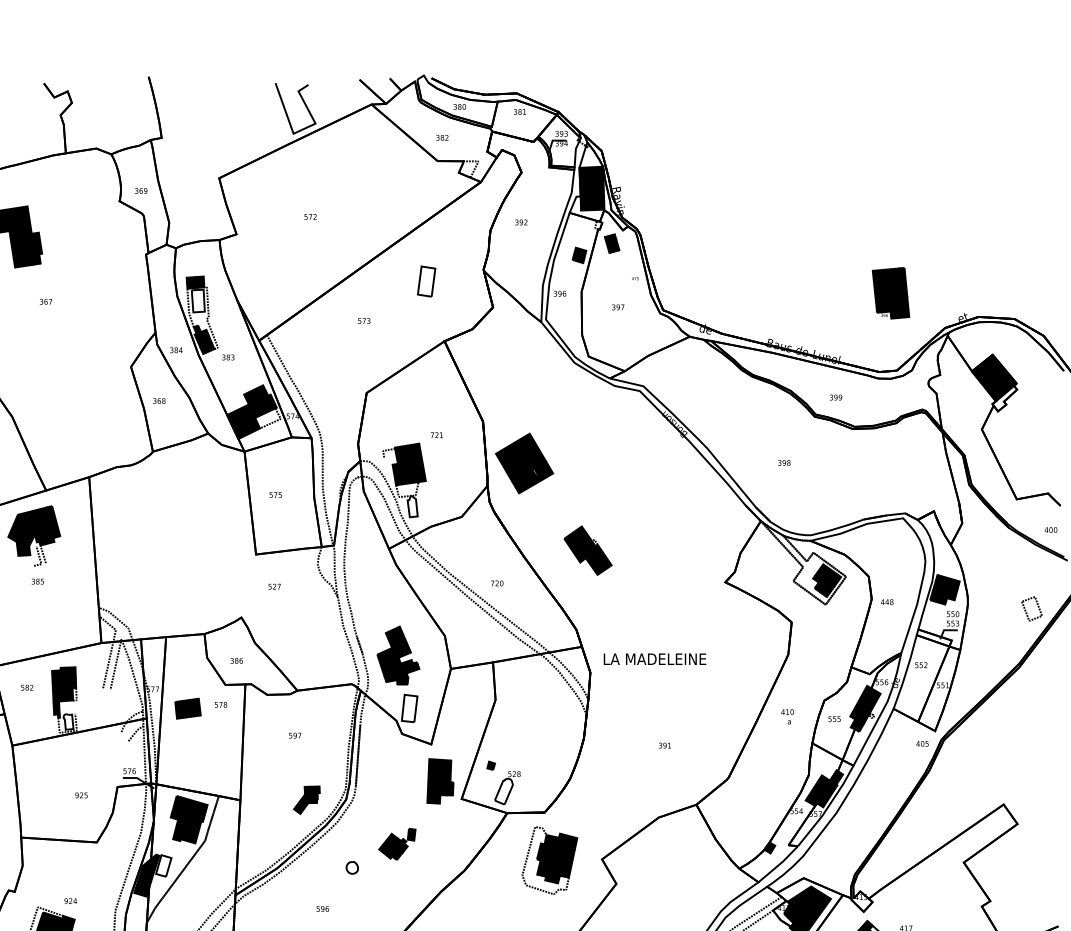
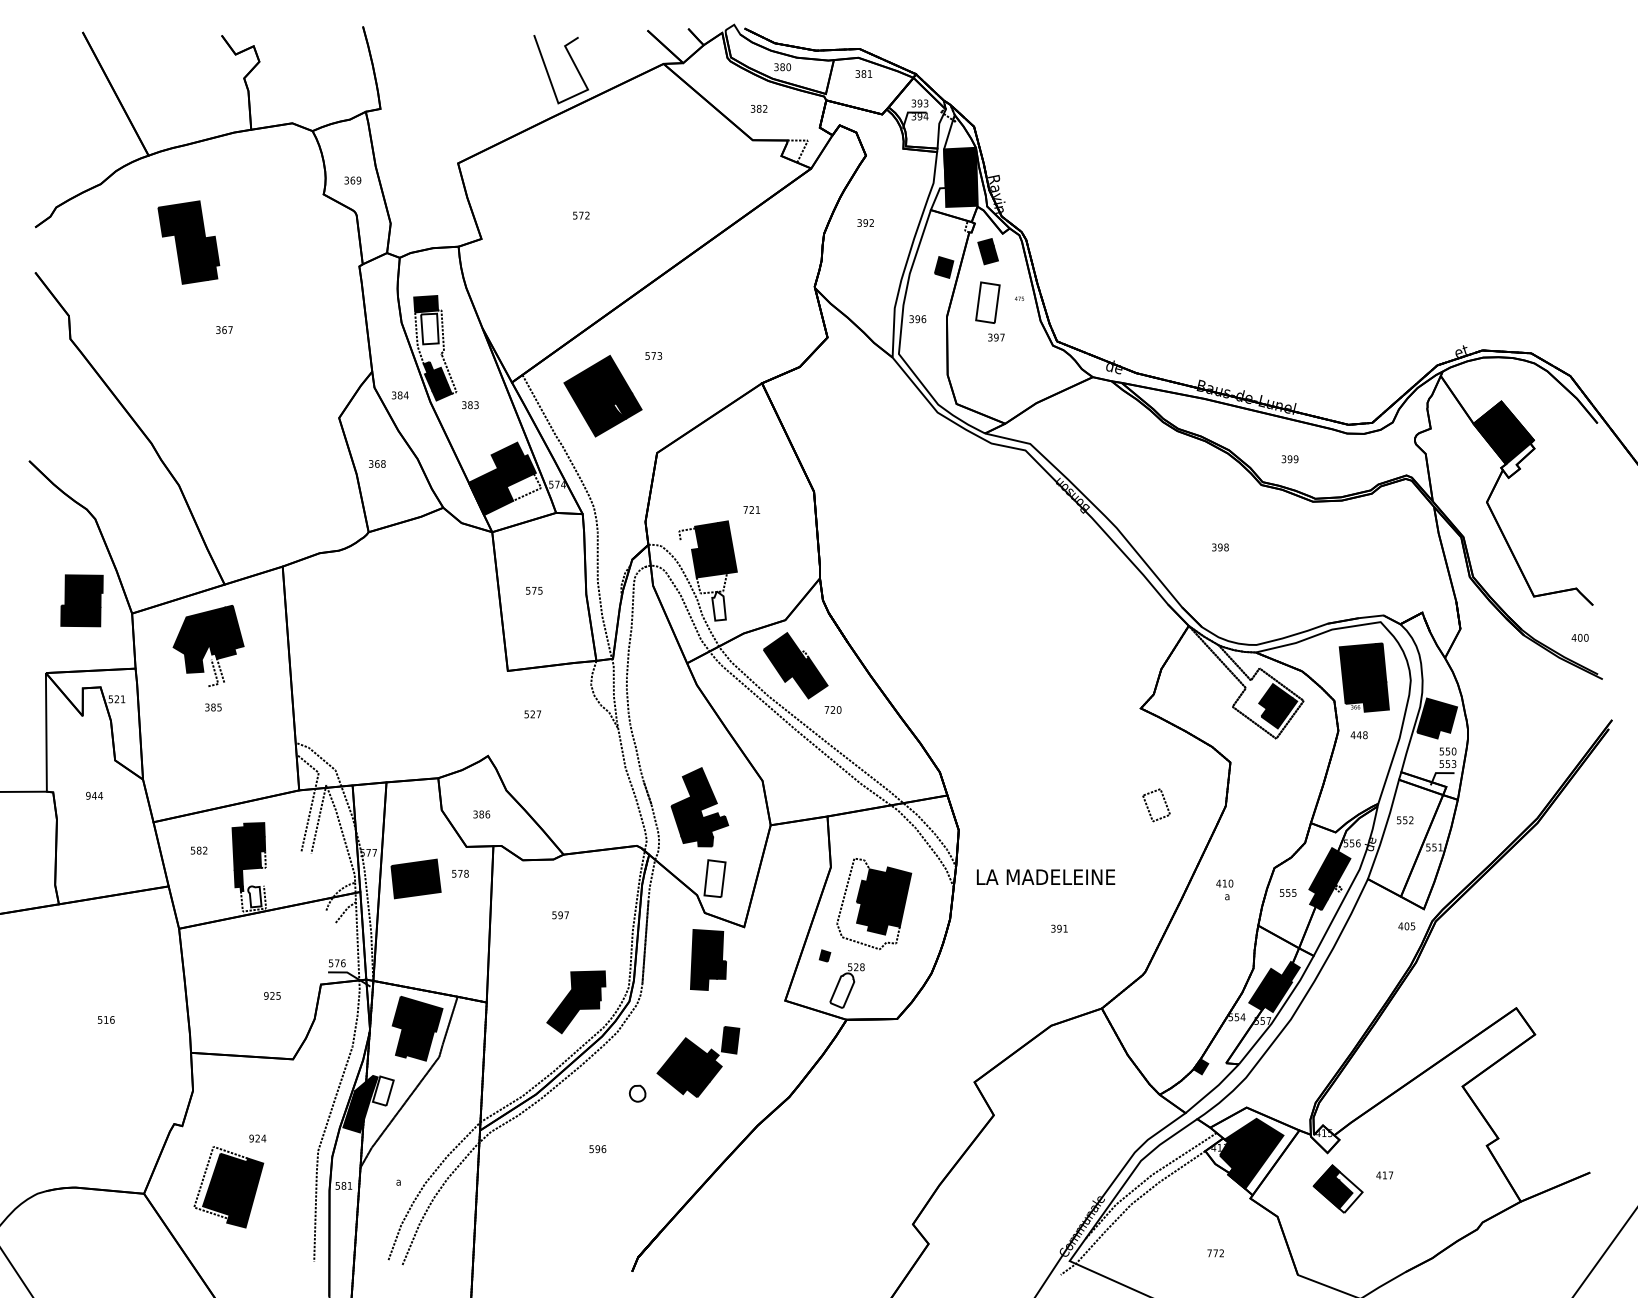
part: (426, 281) -> (987, 302), moved
part: (890, 293) -> (1363, 677), moved
part: (524, 463) -> (602, 396), moved
part: (587, 550) -> (795, 665), moved
part: (1026, 609) -> (1148, 806), moved
text: (655, 658) -> (1046, 876), moved
part: (187, 708) -> (415, 878), size x1.43
part: (440, 781) -> (708, 959), moved
part: (306, 800) -> (576, 1002), size x1.67
part: (397, 844) -> (698, 1061), size x1.67
part: (550, 861) -> (874, 904), moved

